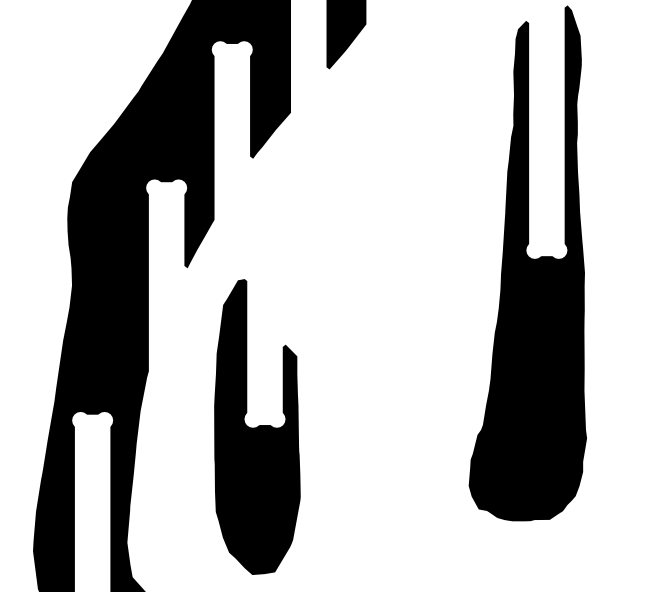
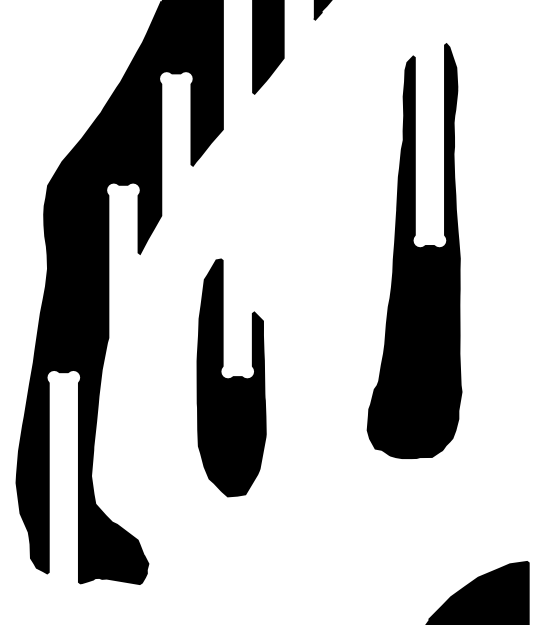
part: (257, 426) -> (231, 377), moved

